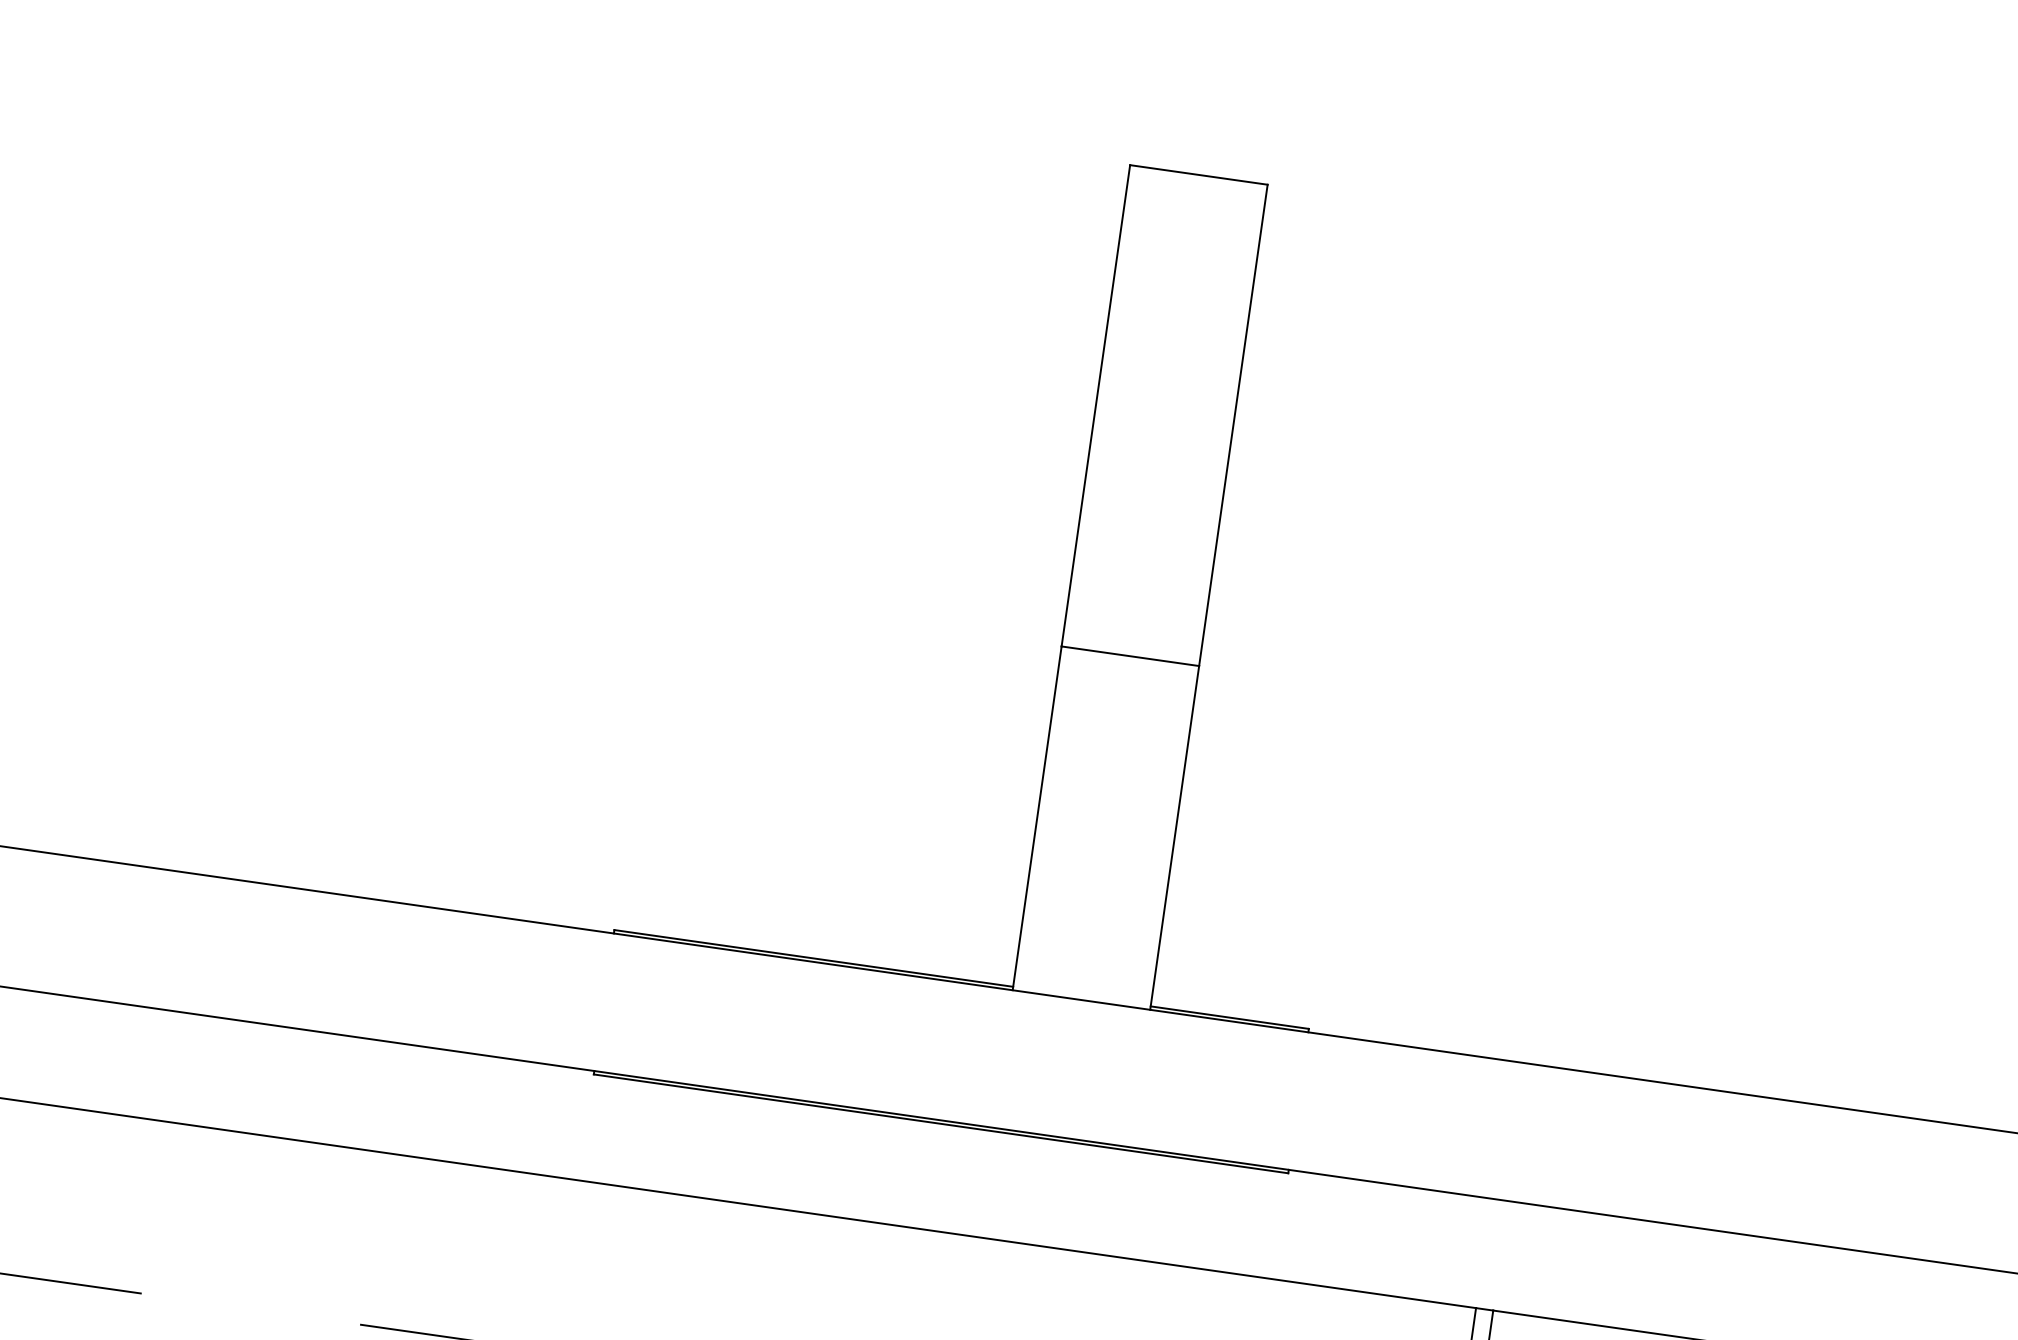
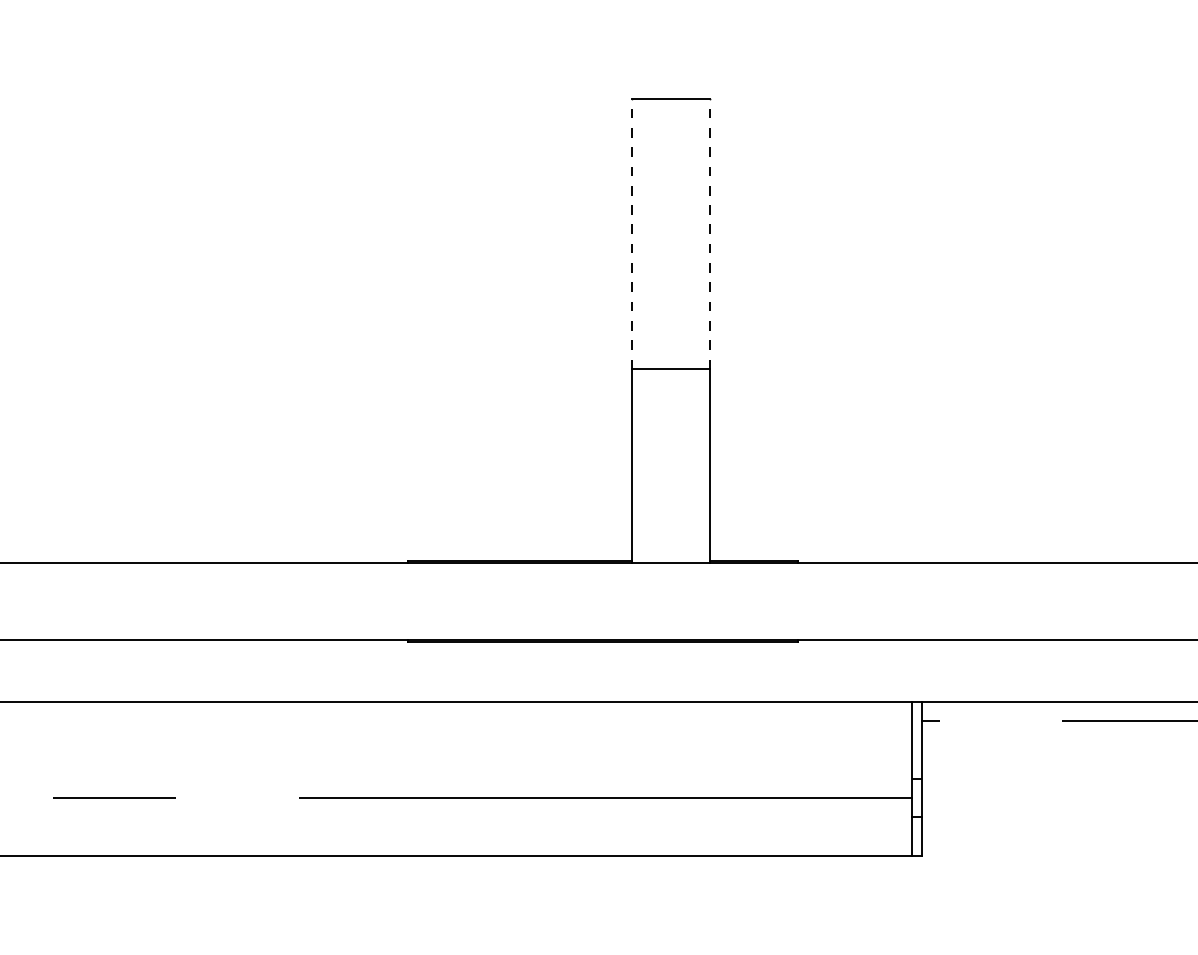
line: (1096, 404) -> (632, 233), solid -> dashed
line: (1233, 424) -> (709, 233), solid -> dashed

